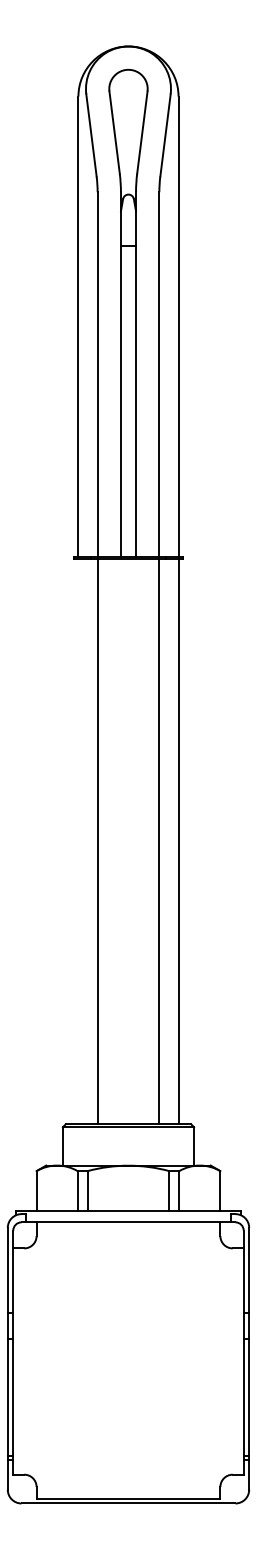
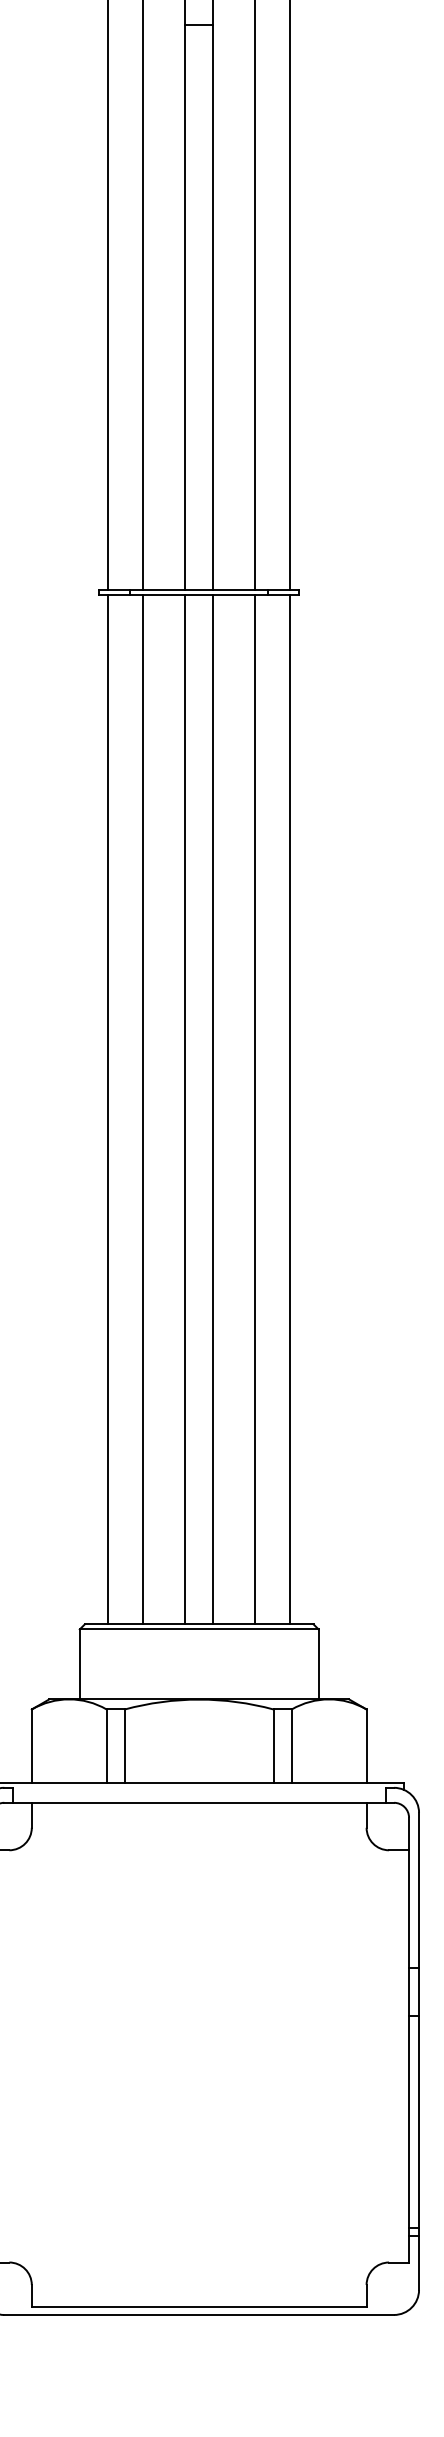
line: (78, 841) -> (108, 1109), added
line: (120, 841) -> (184, 1109), added
line: (136, 841) -> (213, 1109), added

